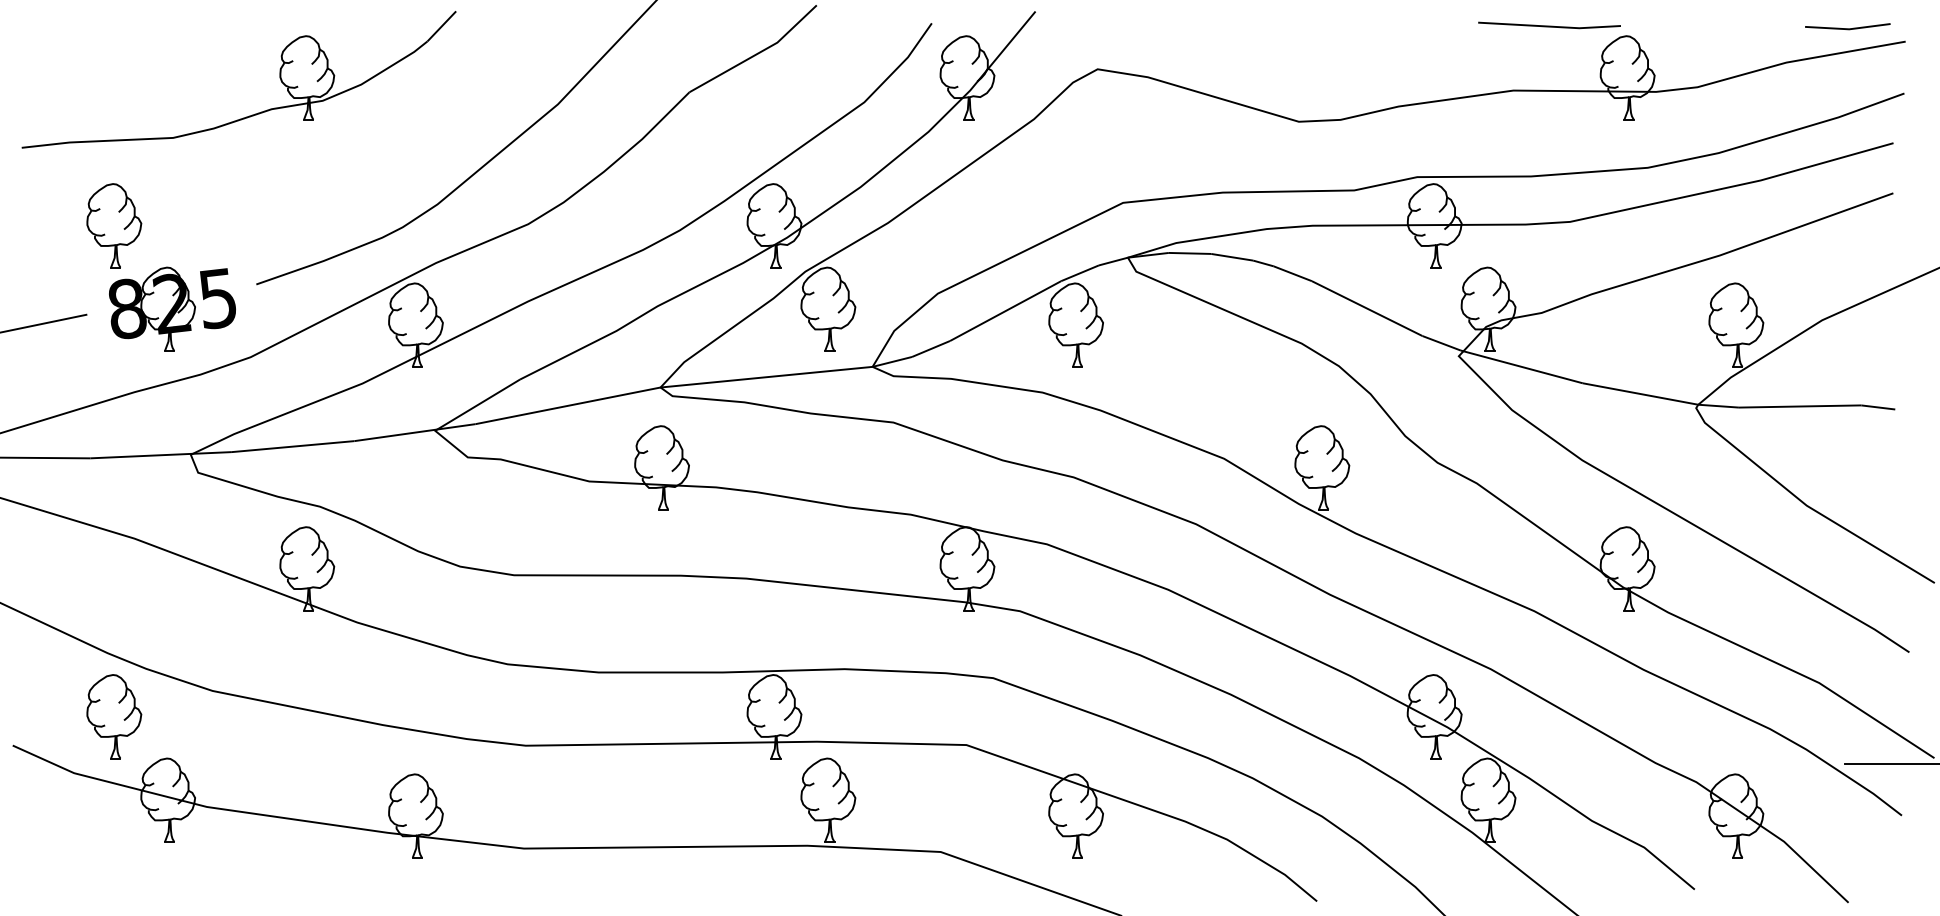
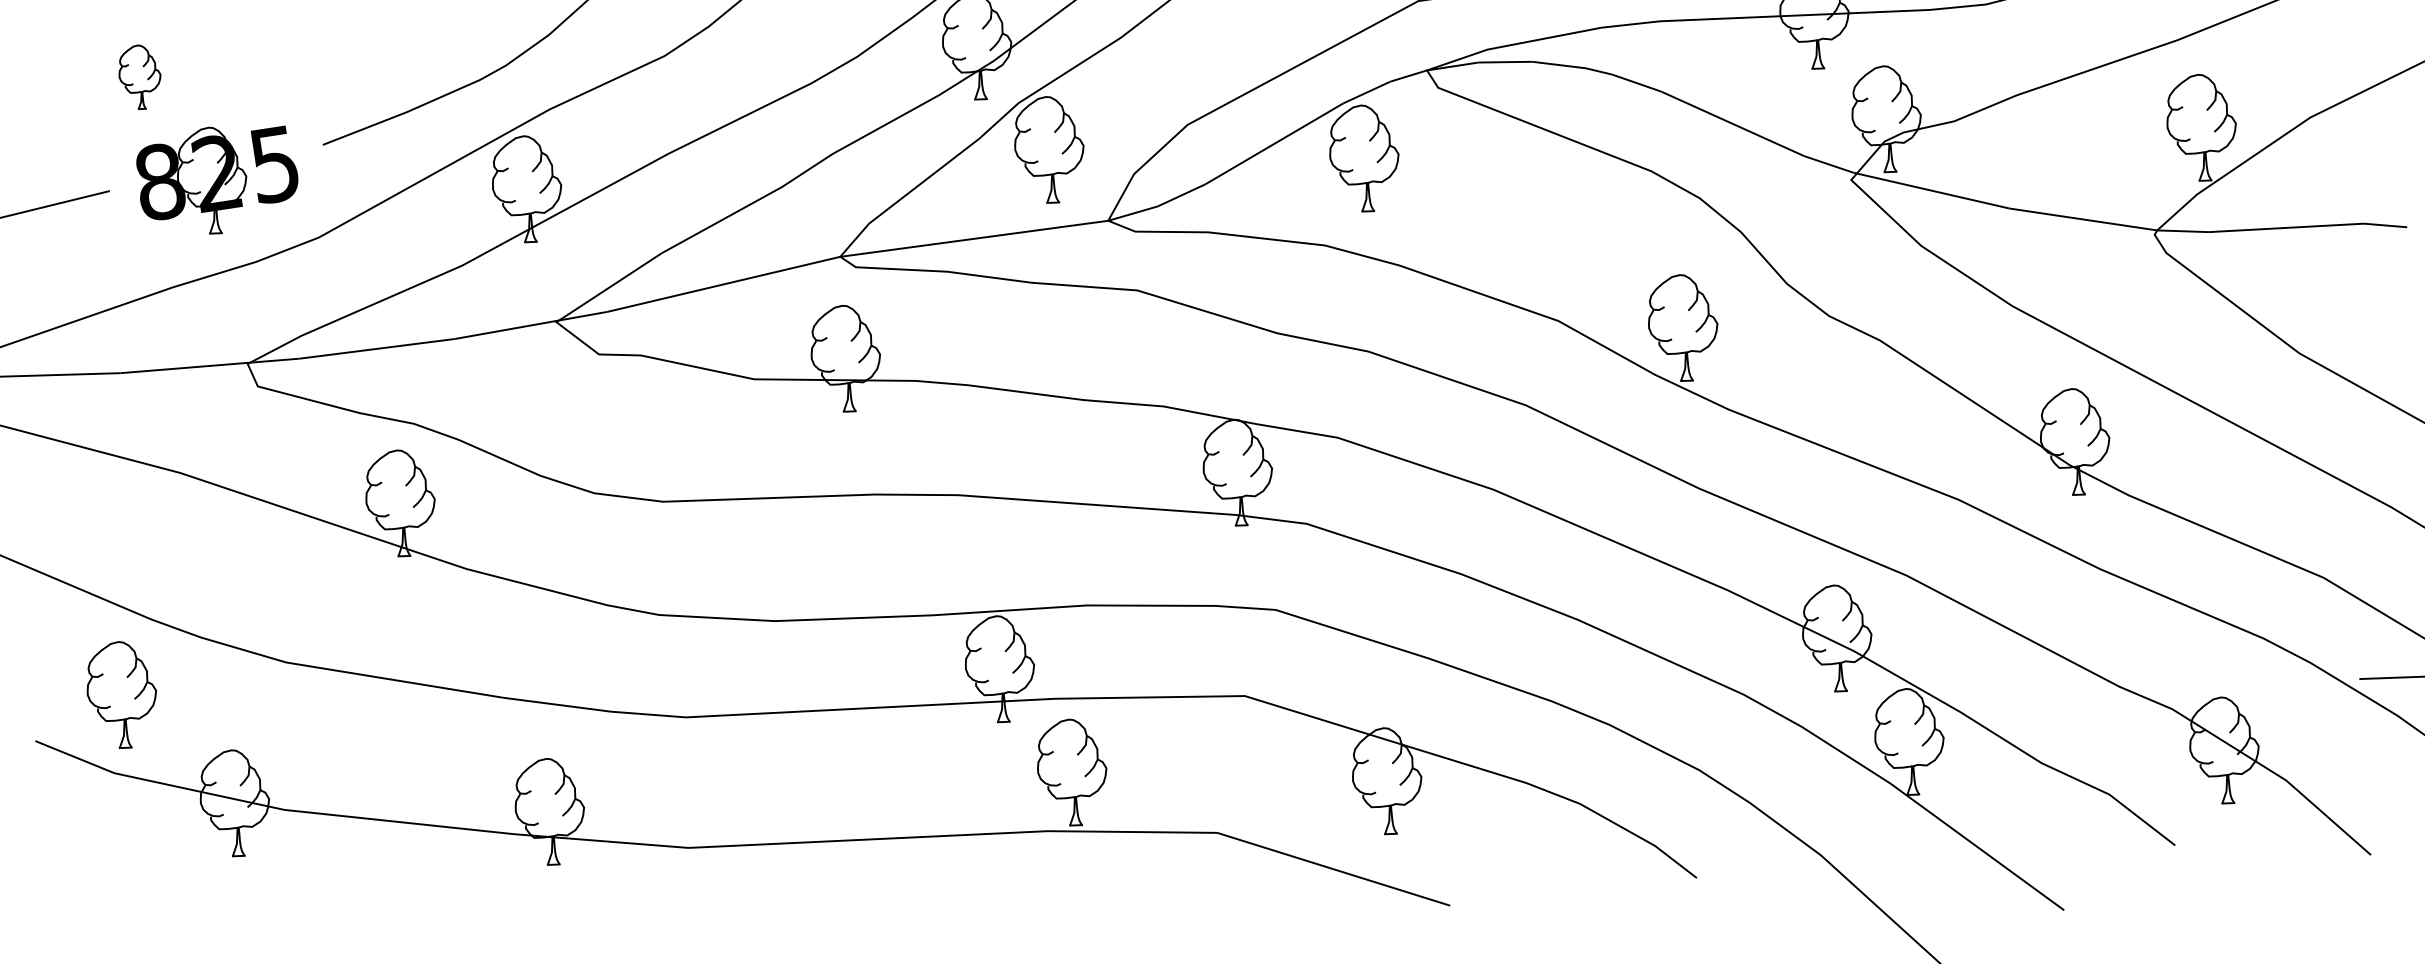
part: (114, 225) -> (140, 76), size x0.6
part: (114, 716) -> (122, 694), moved

